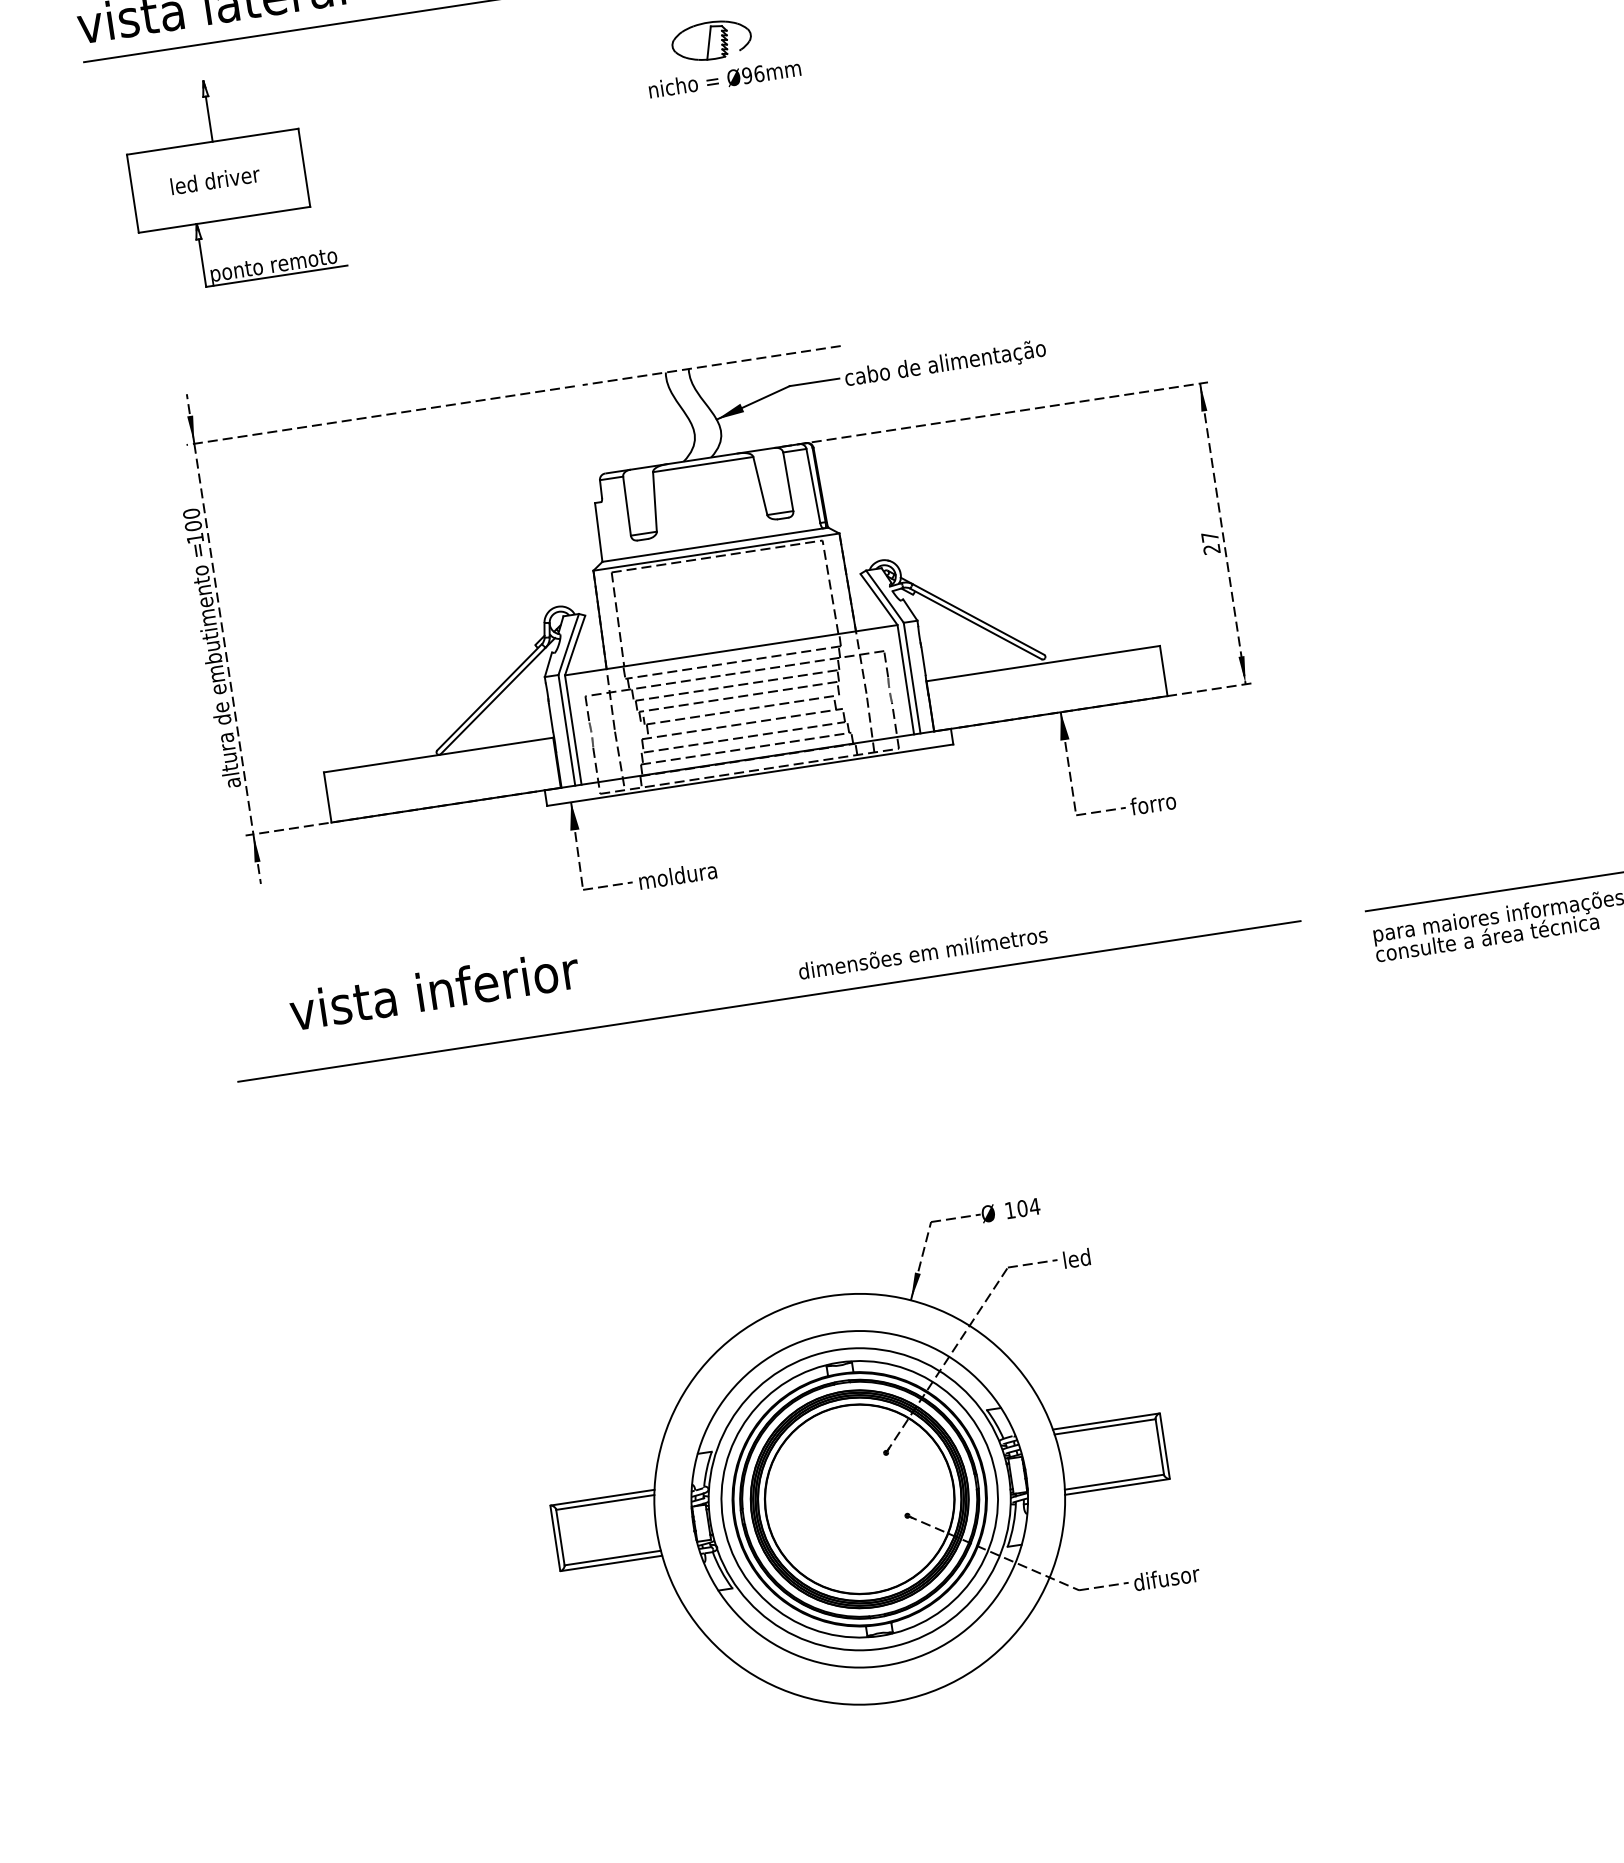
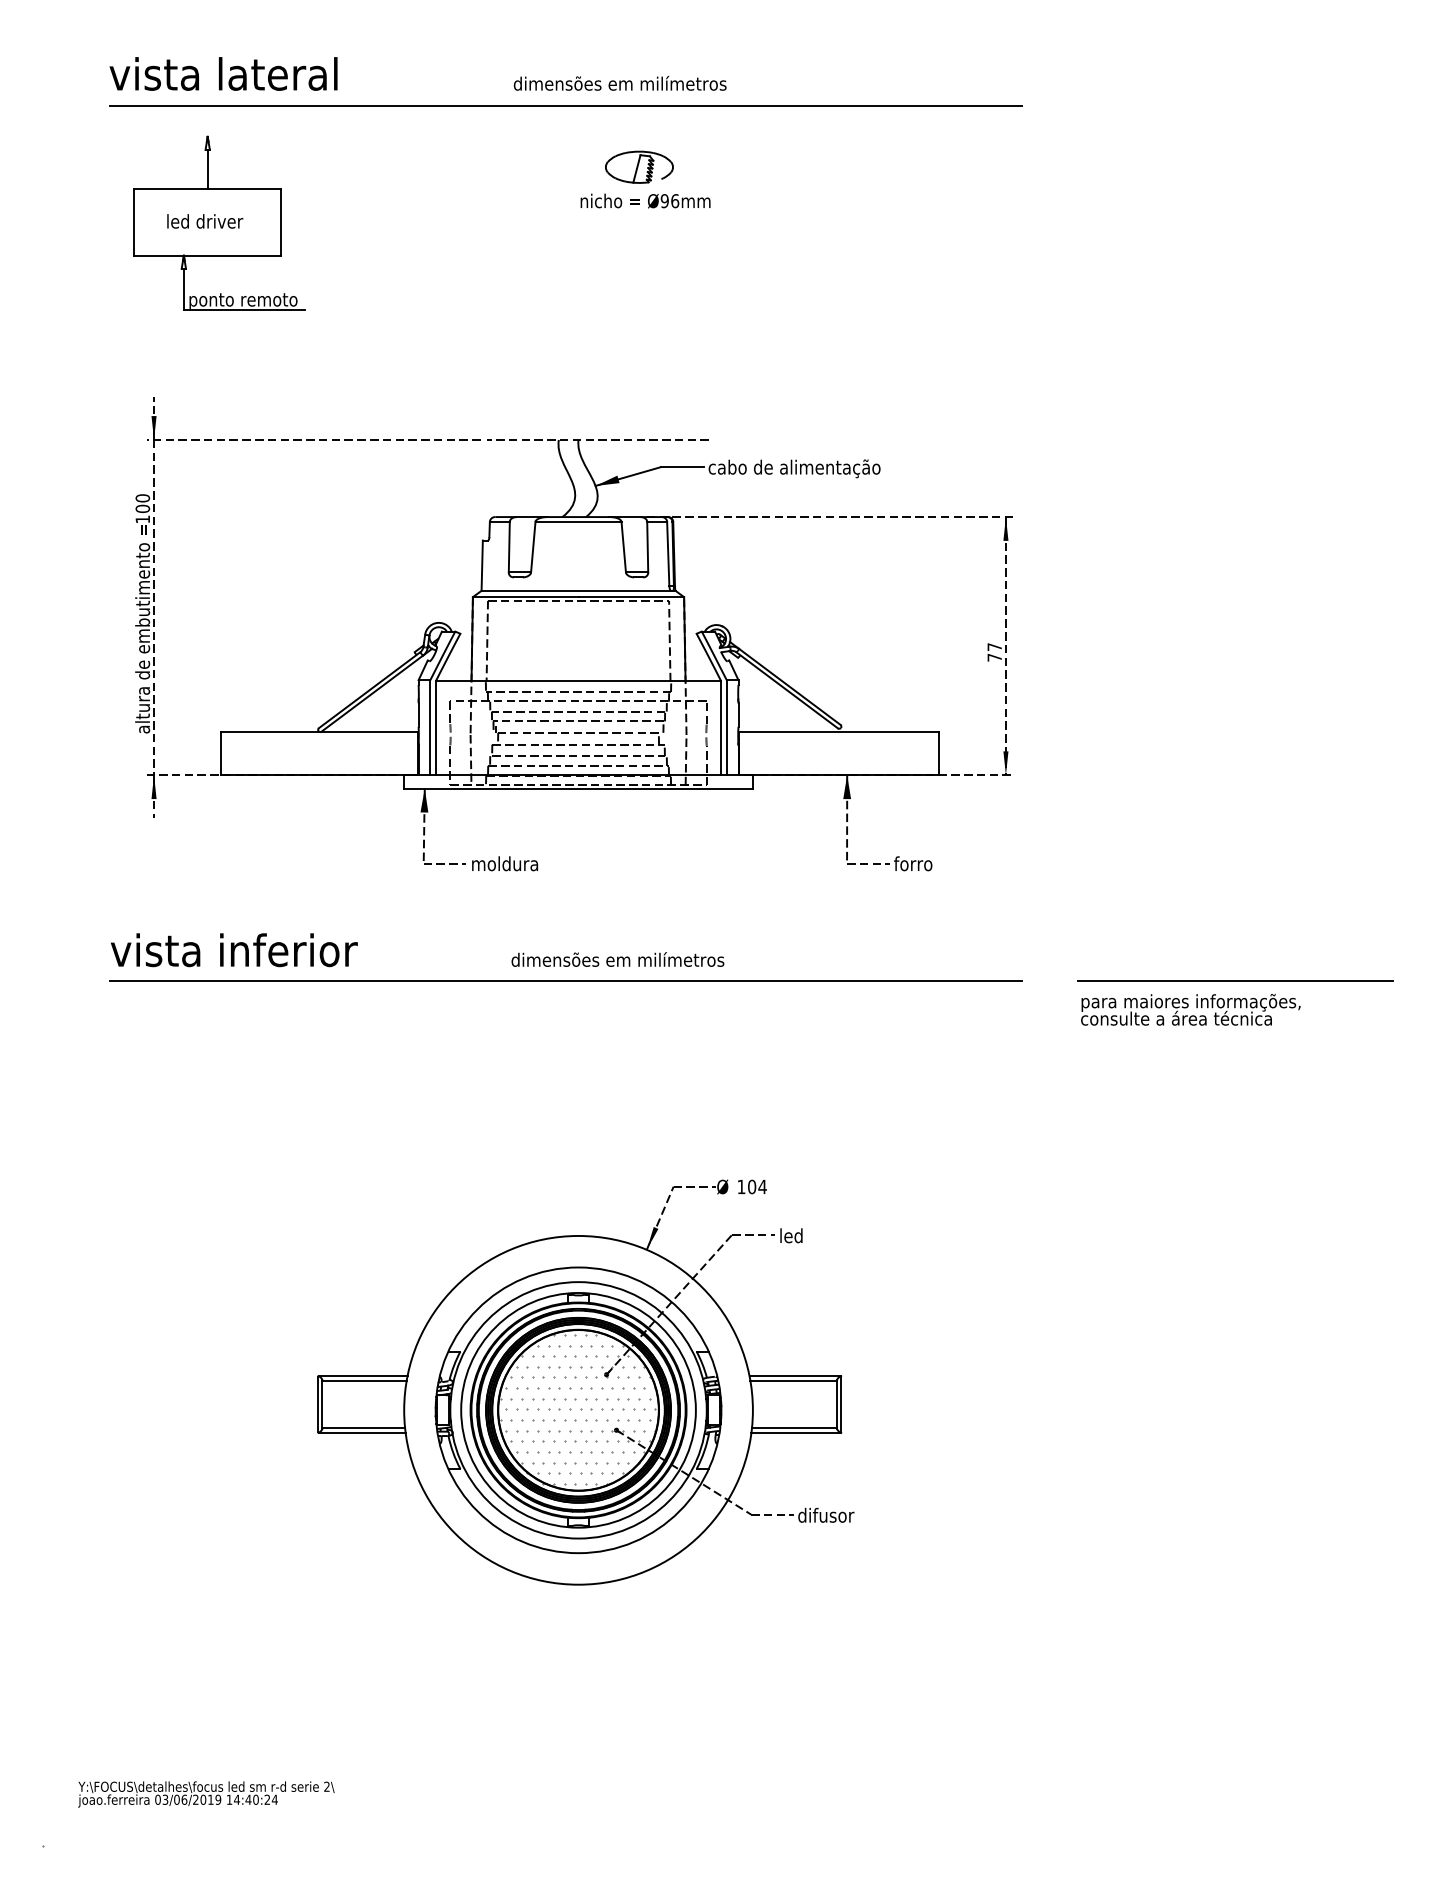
text: (1211, 549) -> (994, 657), 27 -> 77
text: (922, 952) -> (617, 959), moved
text: (434, 990) -> (234, 950), moved
hatch: (858, 1497) -> (577, 1408), added

